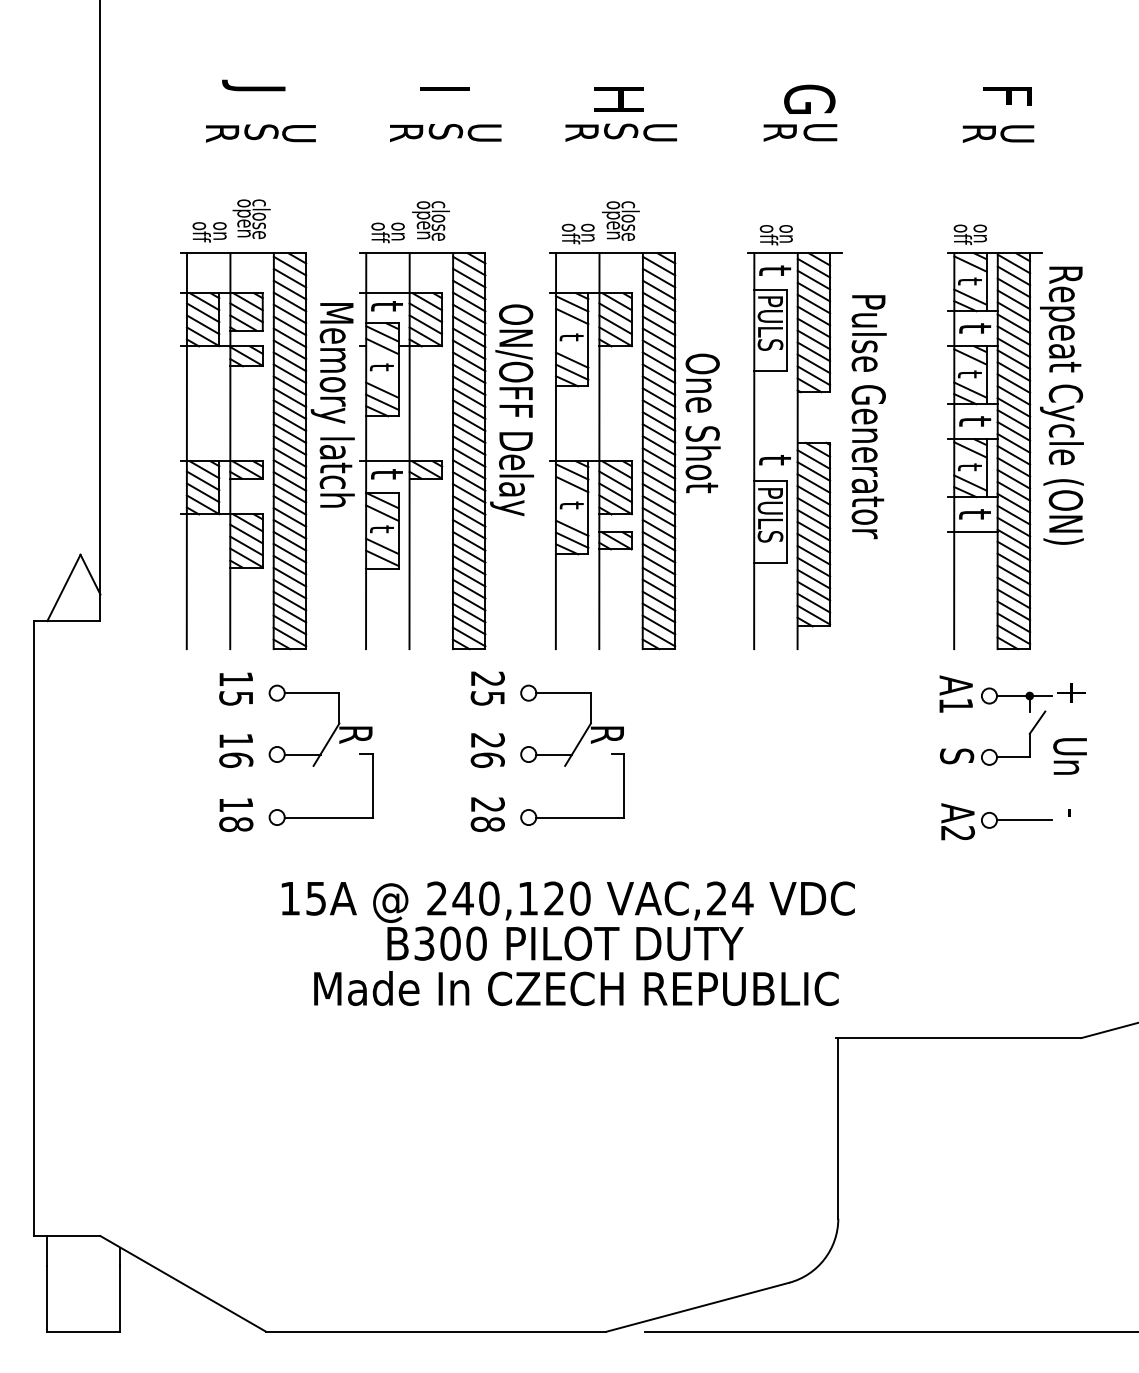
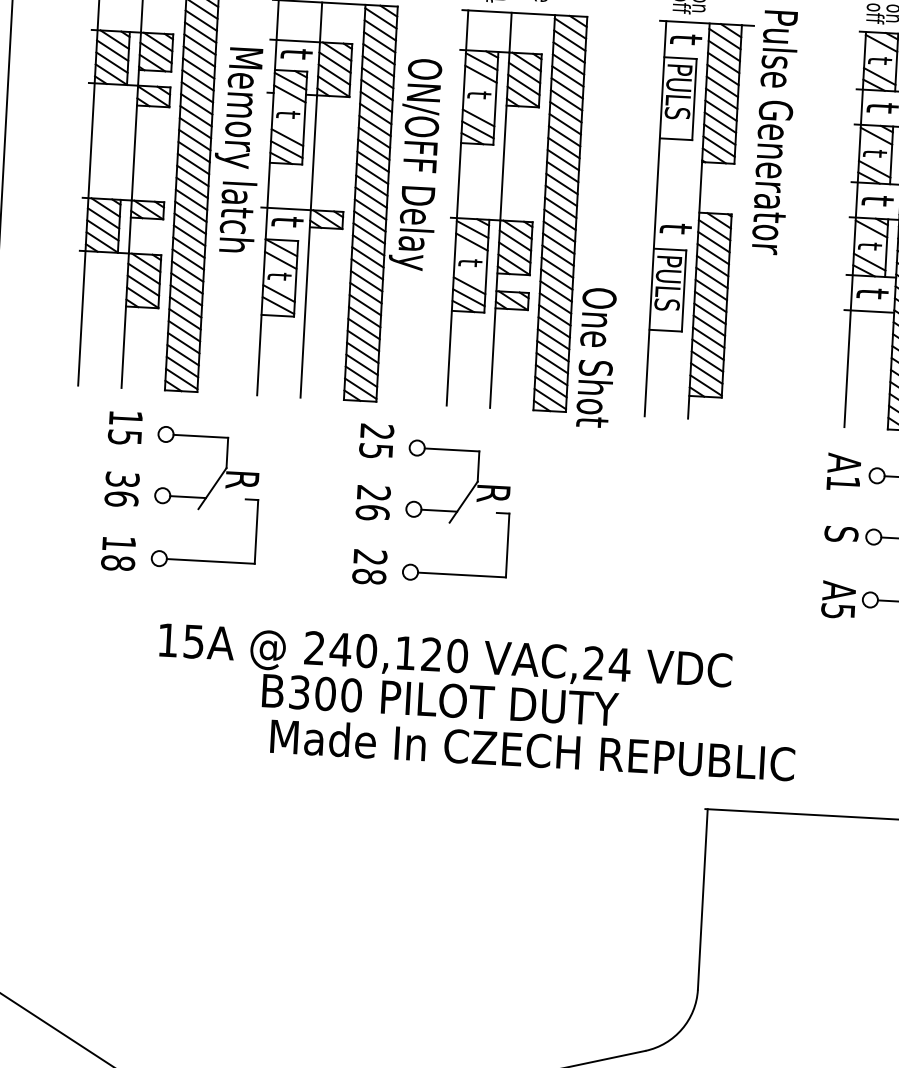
text: (868, 417) -> (774, 133), moved
text: (702, 423) -> (596, 357), moved
text: (236, 740) -> (122, 479), 16 -> 36
text: (957, 833) -> (837, 611), A2 -> A5
text: (576, 988) -> (532, 750), moved

